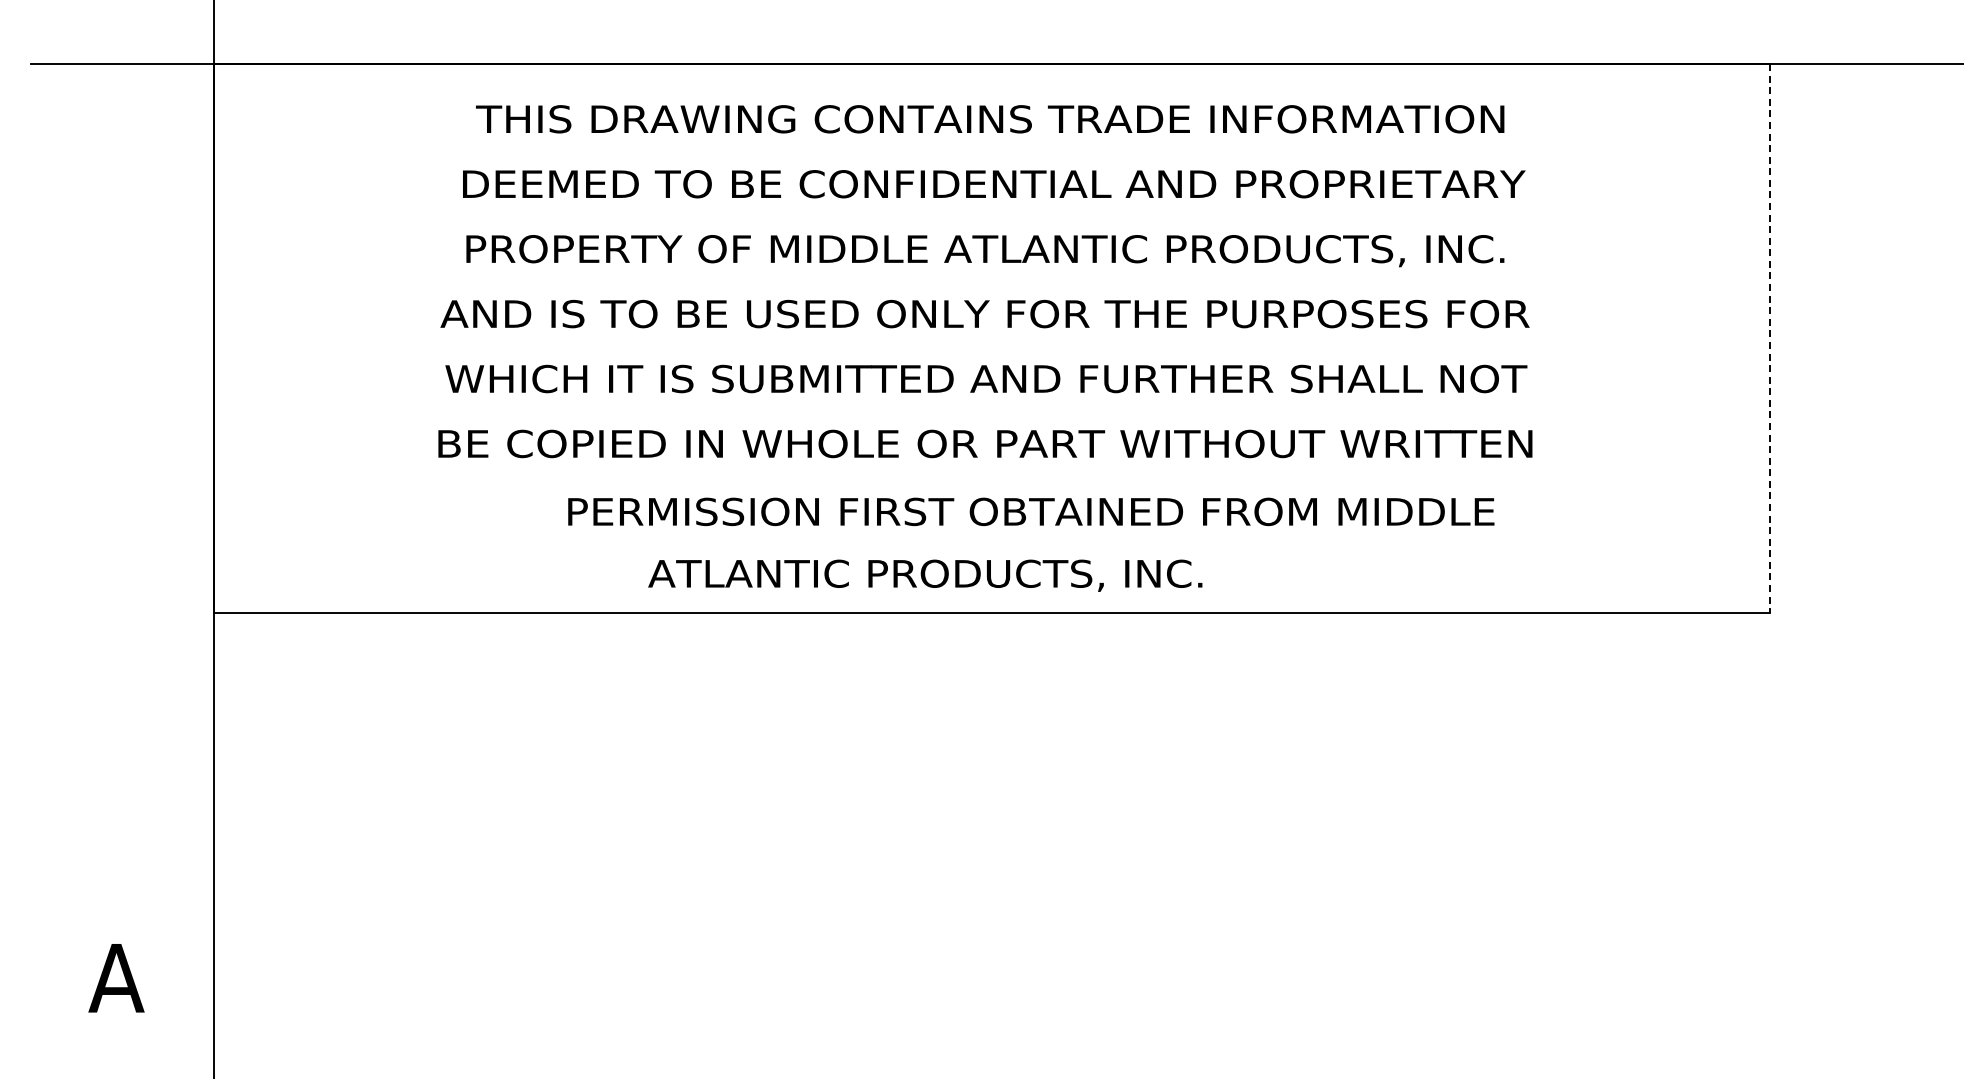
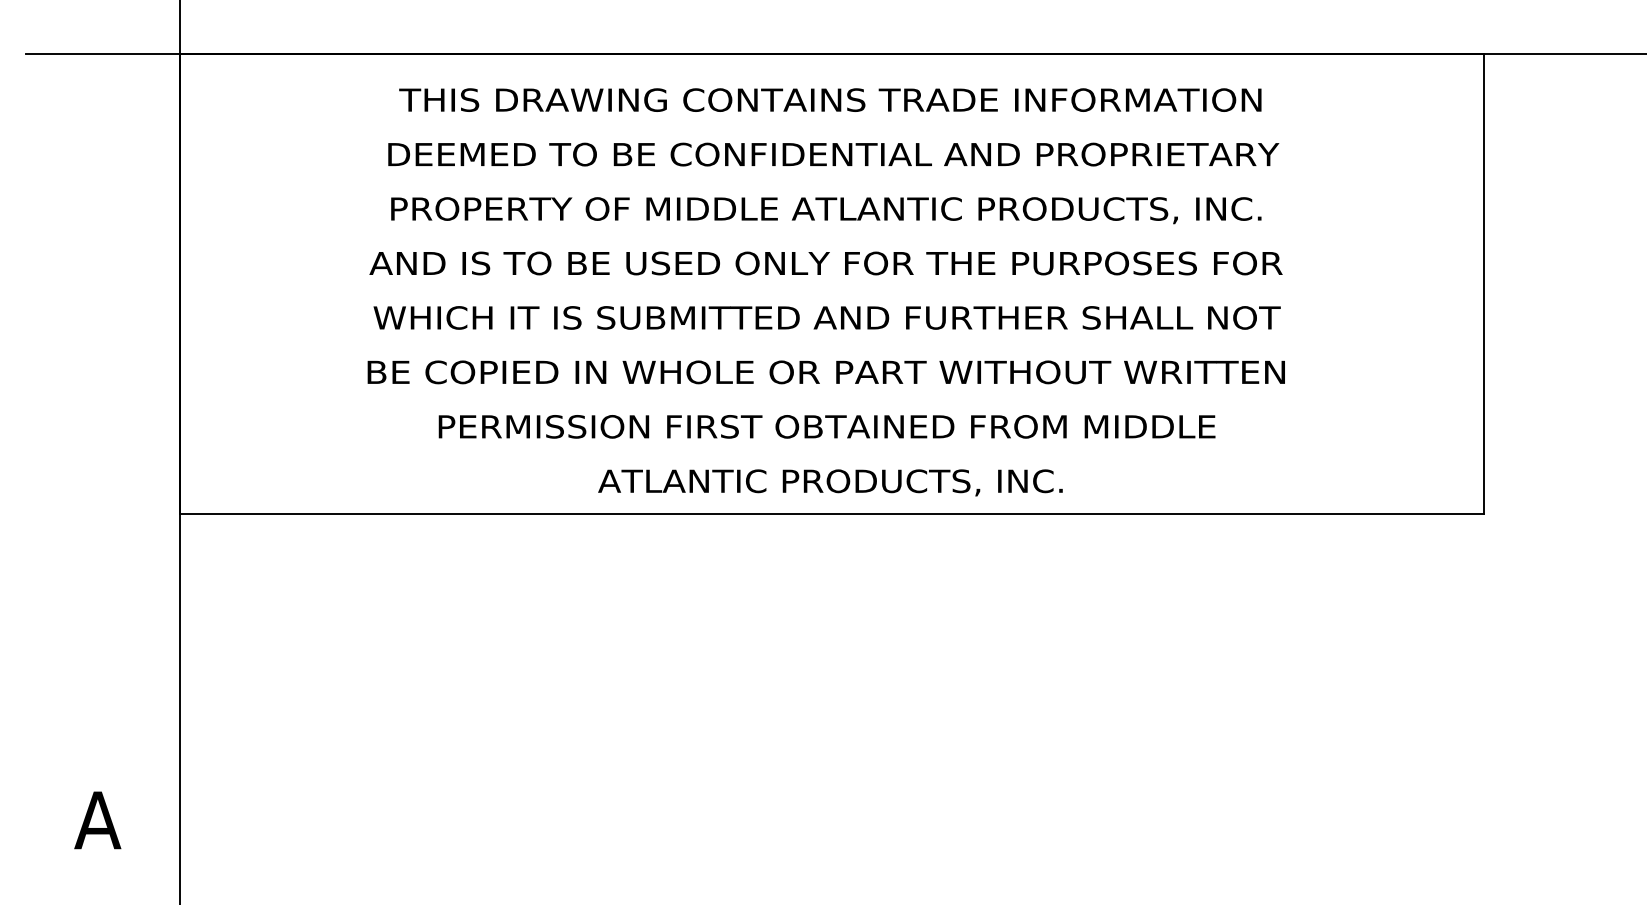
line: (1770, 338) -> (1484, 283), dashed -> solid
text: (1031, 511) -> (827, 426), moved
text: (925, 575) -> (830, 482), moved

